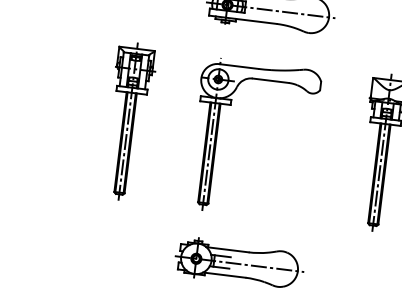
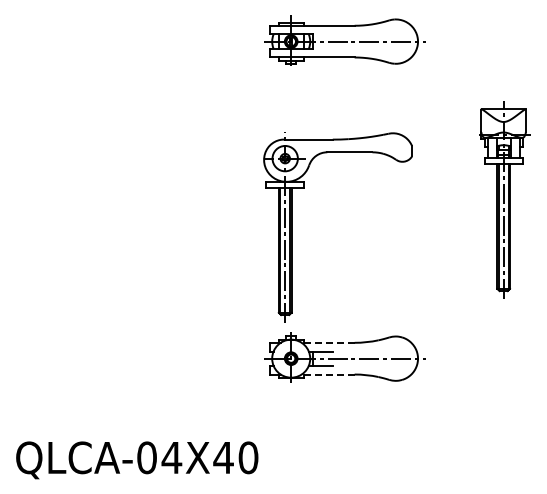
part: (128, 121) -> (187, 199), removed
part: (217, 135) -> (292, 227), moved
line: (227, 249) -> (328, 342), solid -> dashed
line: (223, 275) -> (327, 374), solid -> dashed

